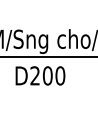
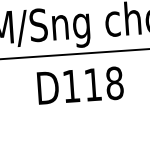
text: (47, 75) -> (92, 84), D200 -> D118

